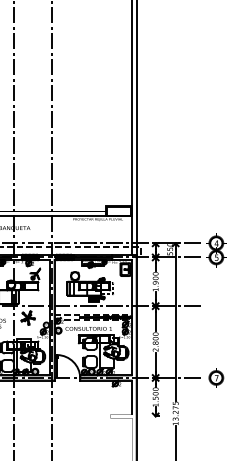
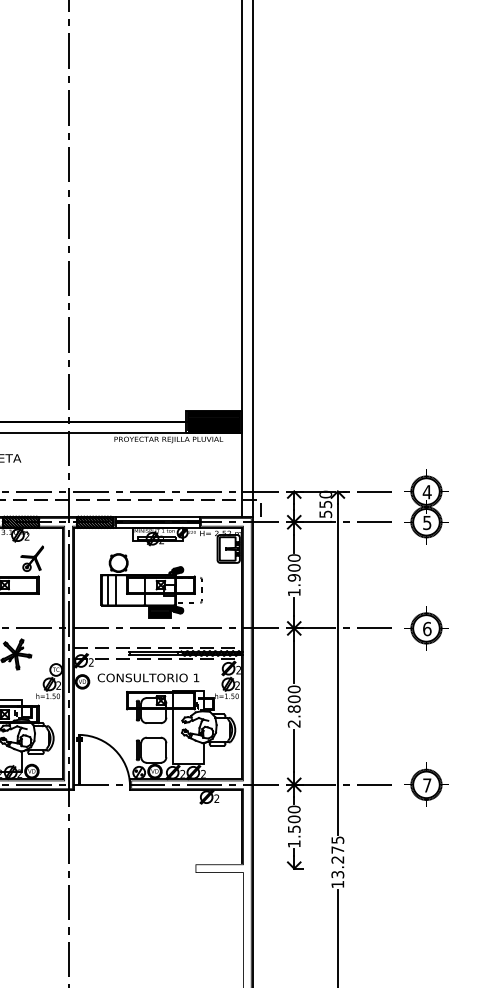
hatch: (118, 210) -> (213, 420), added
part: (216, 305) -> (426, 626), added

